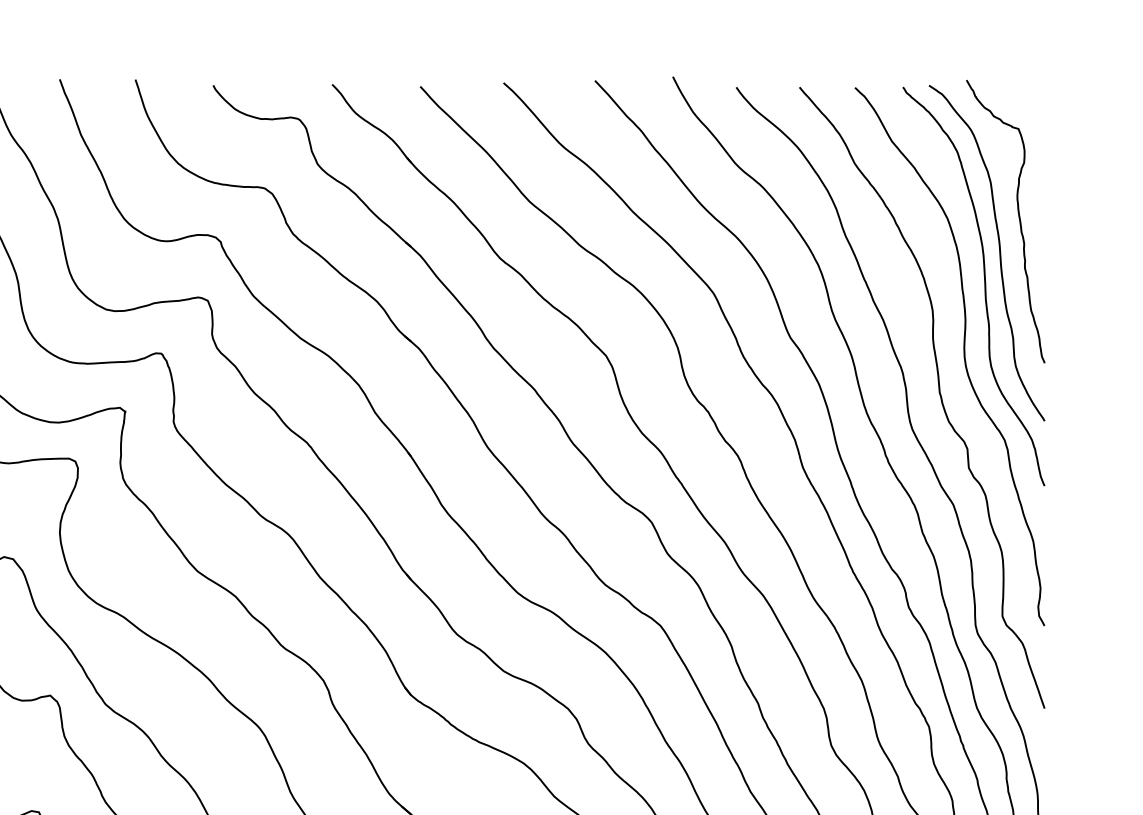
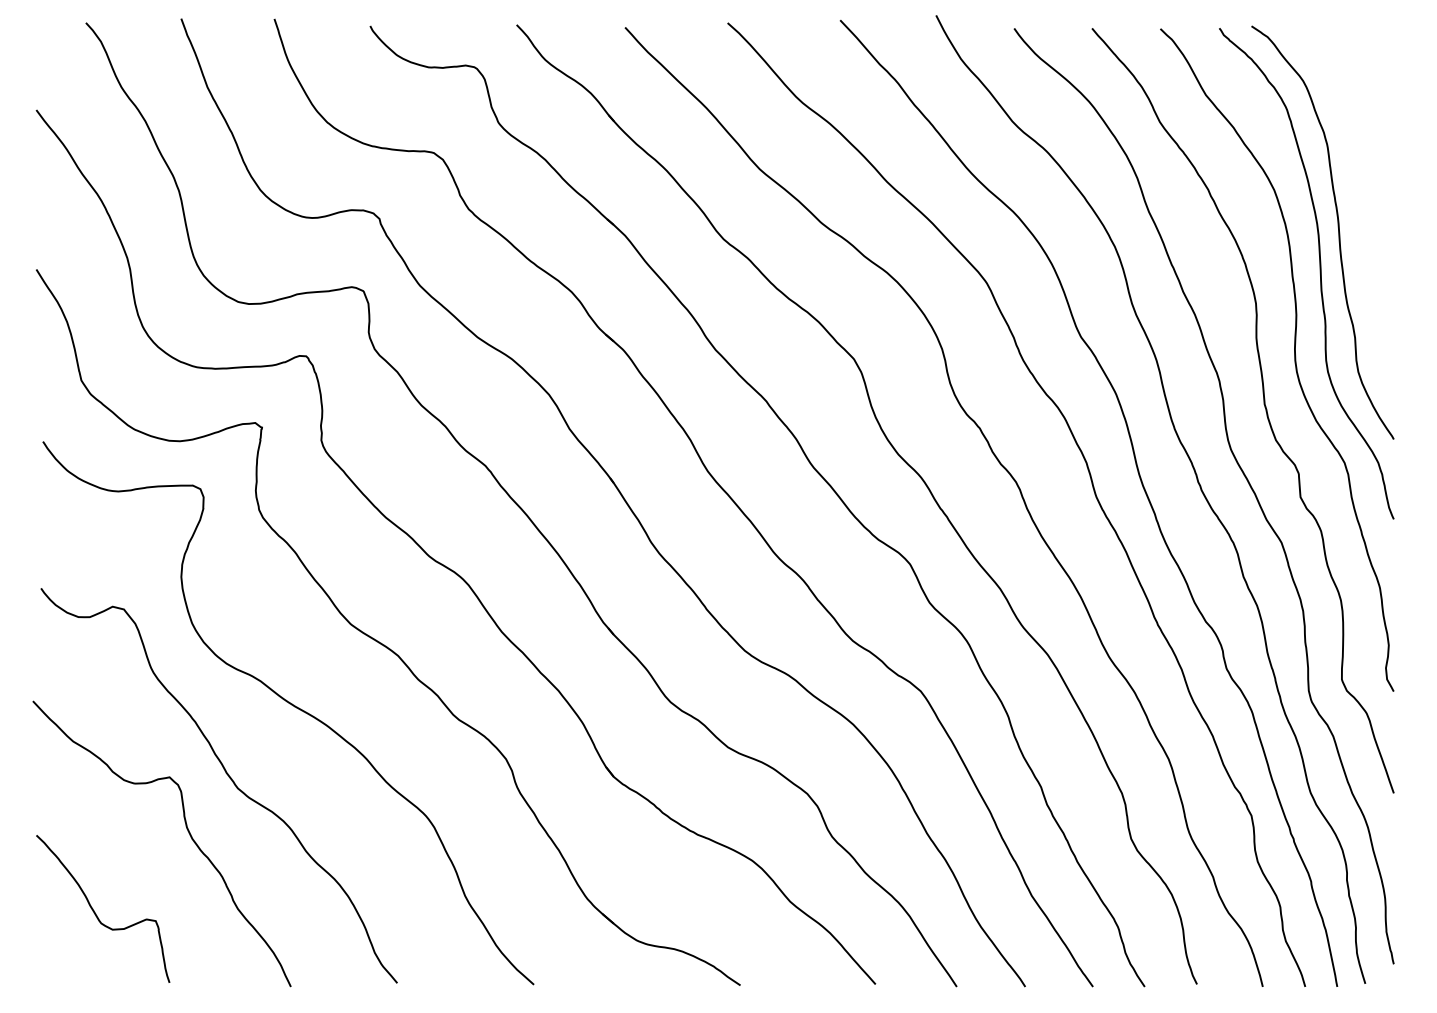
curve: (1019, 221) -> (1362, 193), removed

